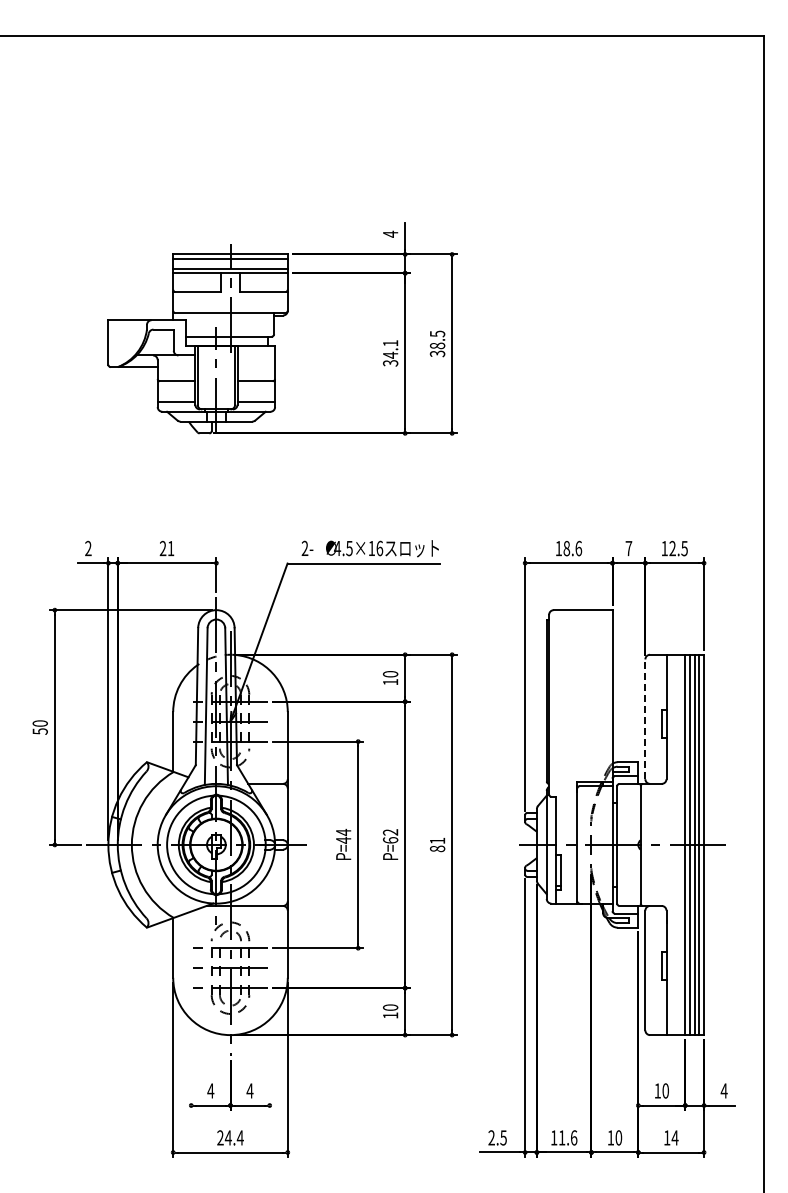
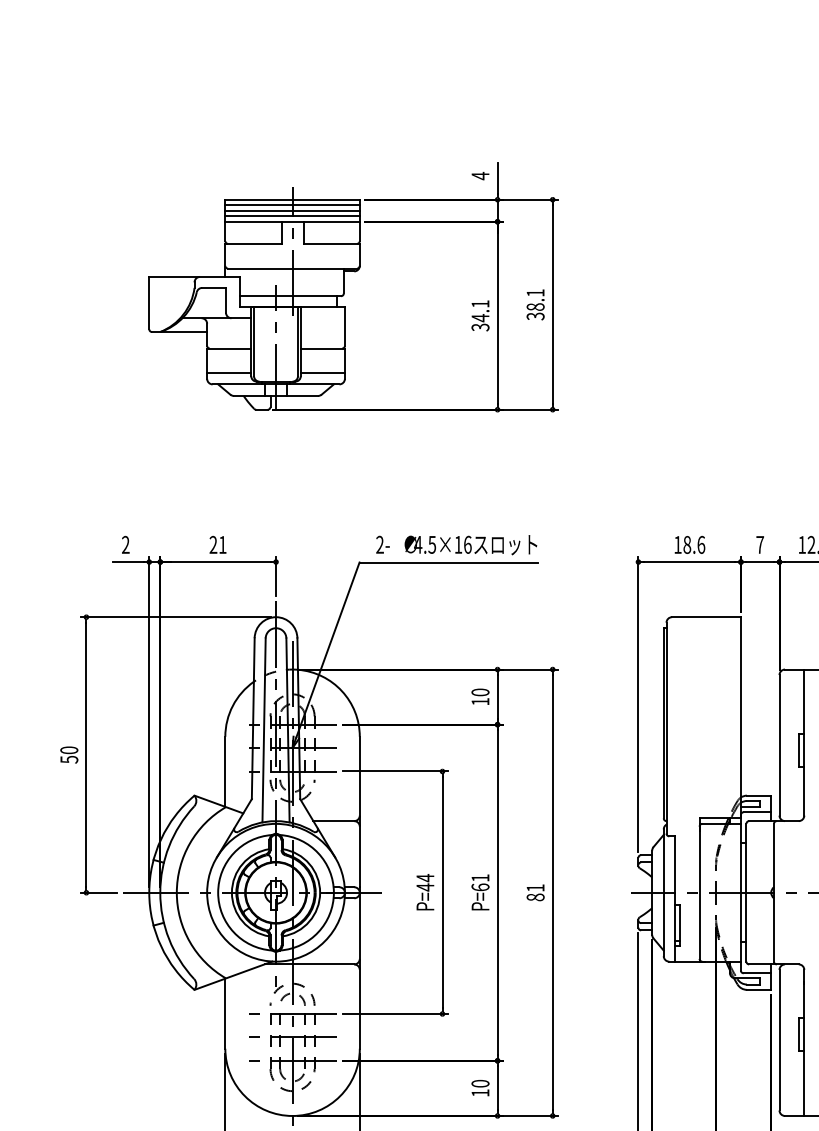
line: (230, 263) -> (292, 210), added
text: (437, 333) -> (535, 292), 38.5 -> 38.1
line: (645, 719) -> (779, 745), dashed -> solid
text: (390, 832) -> (480, 878), P=62 -> P=61

